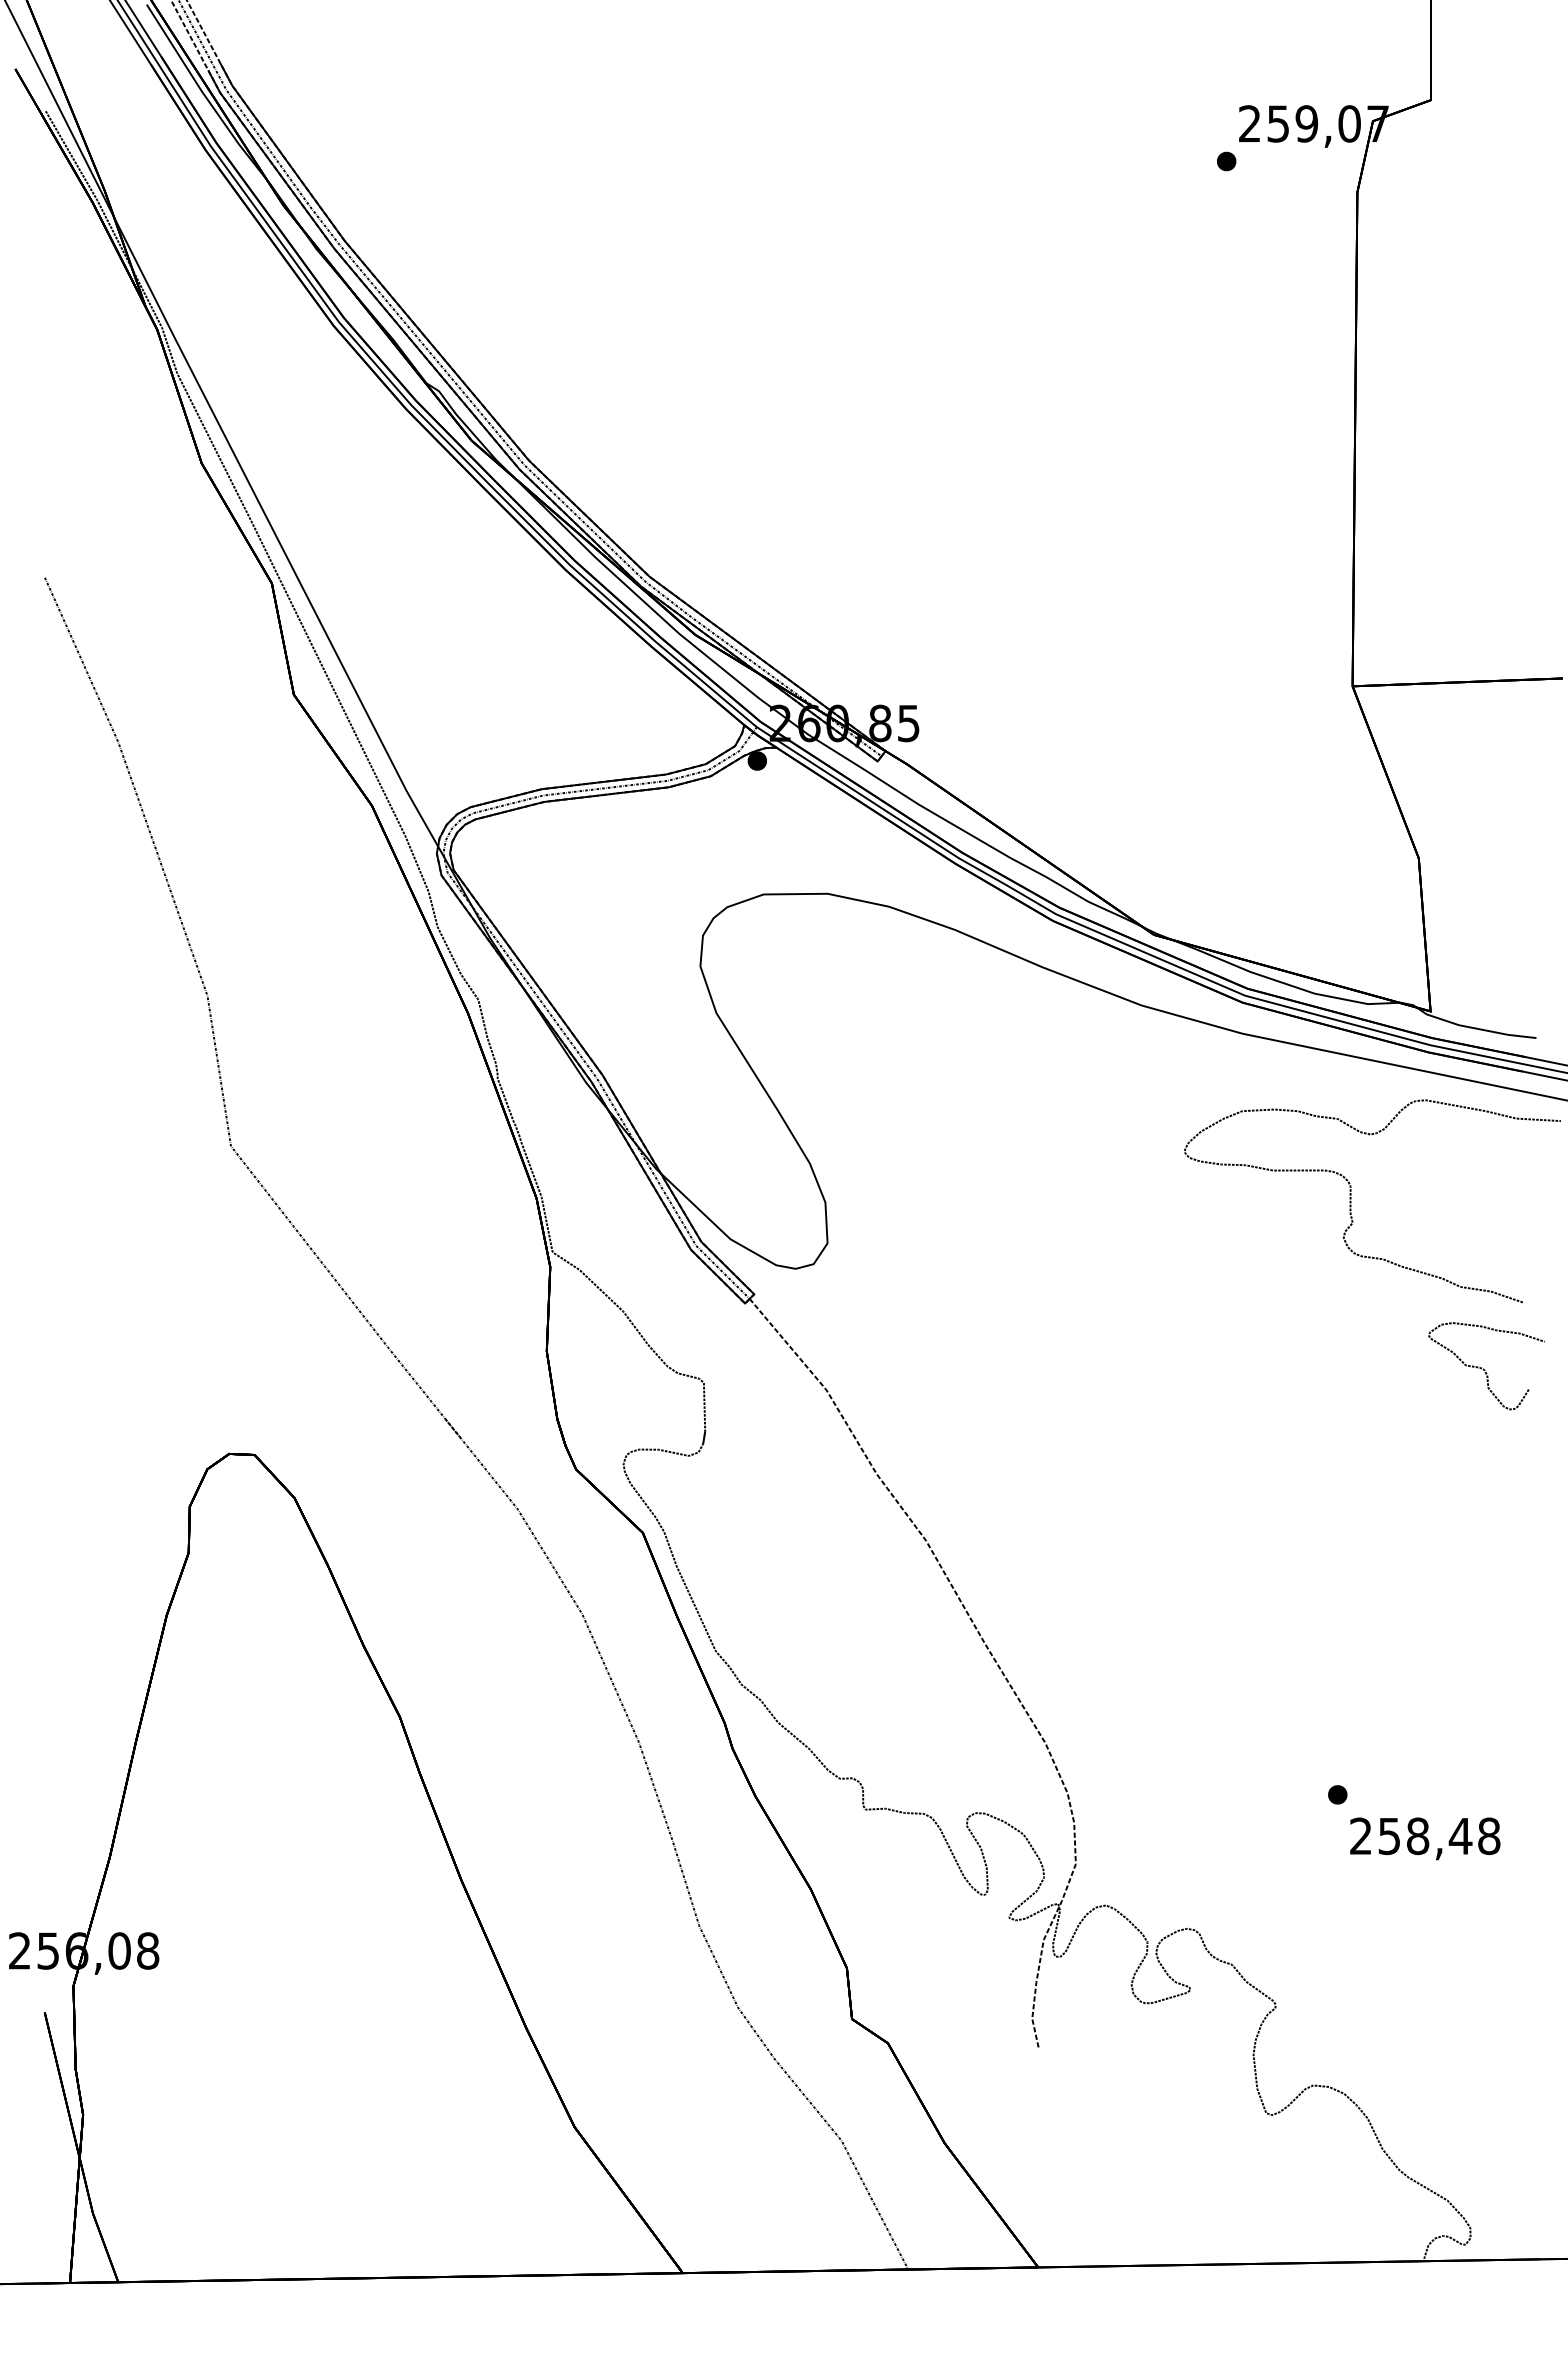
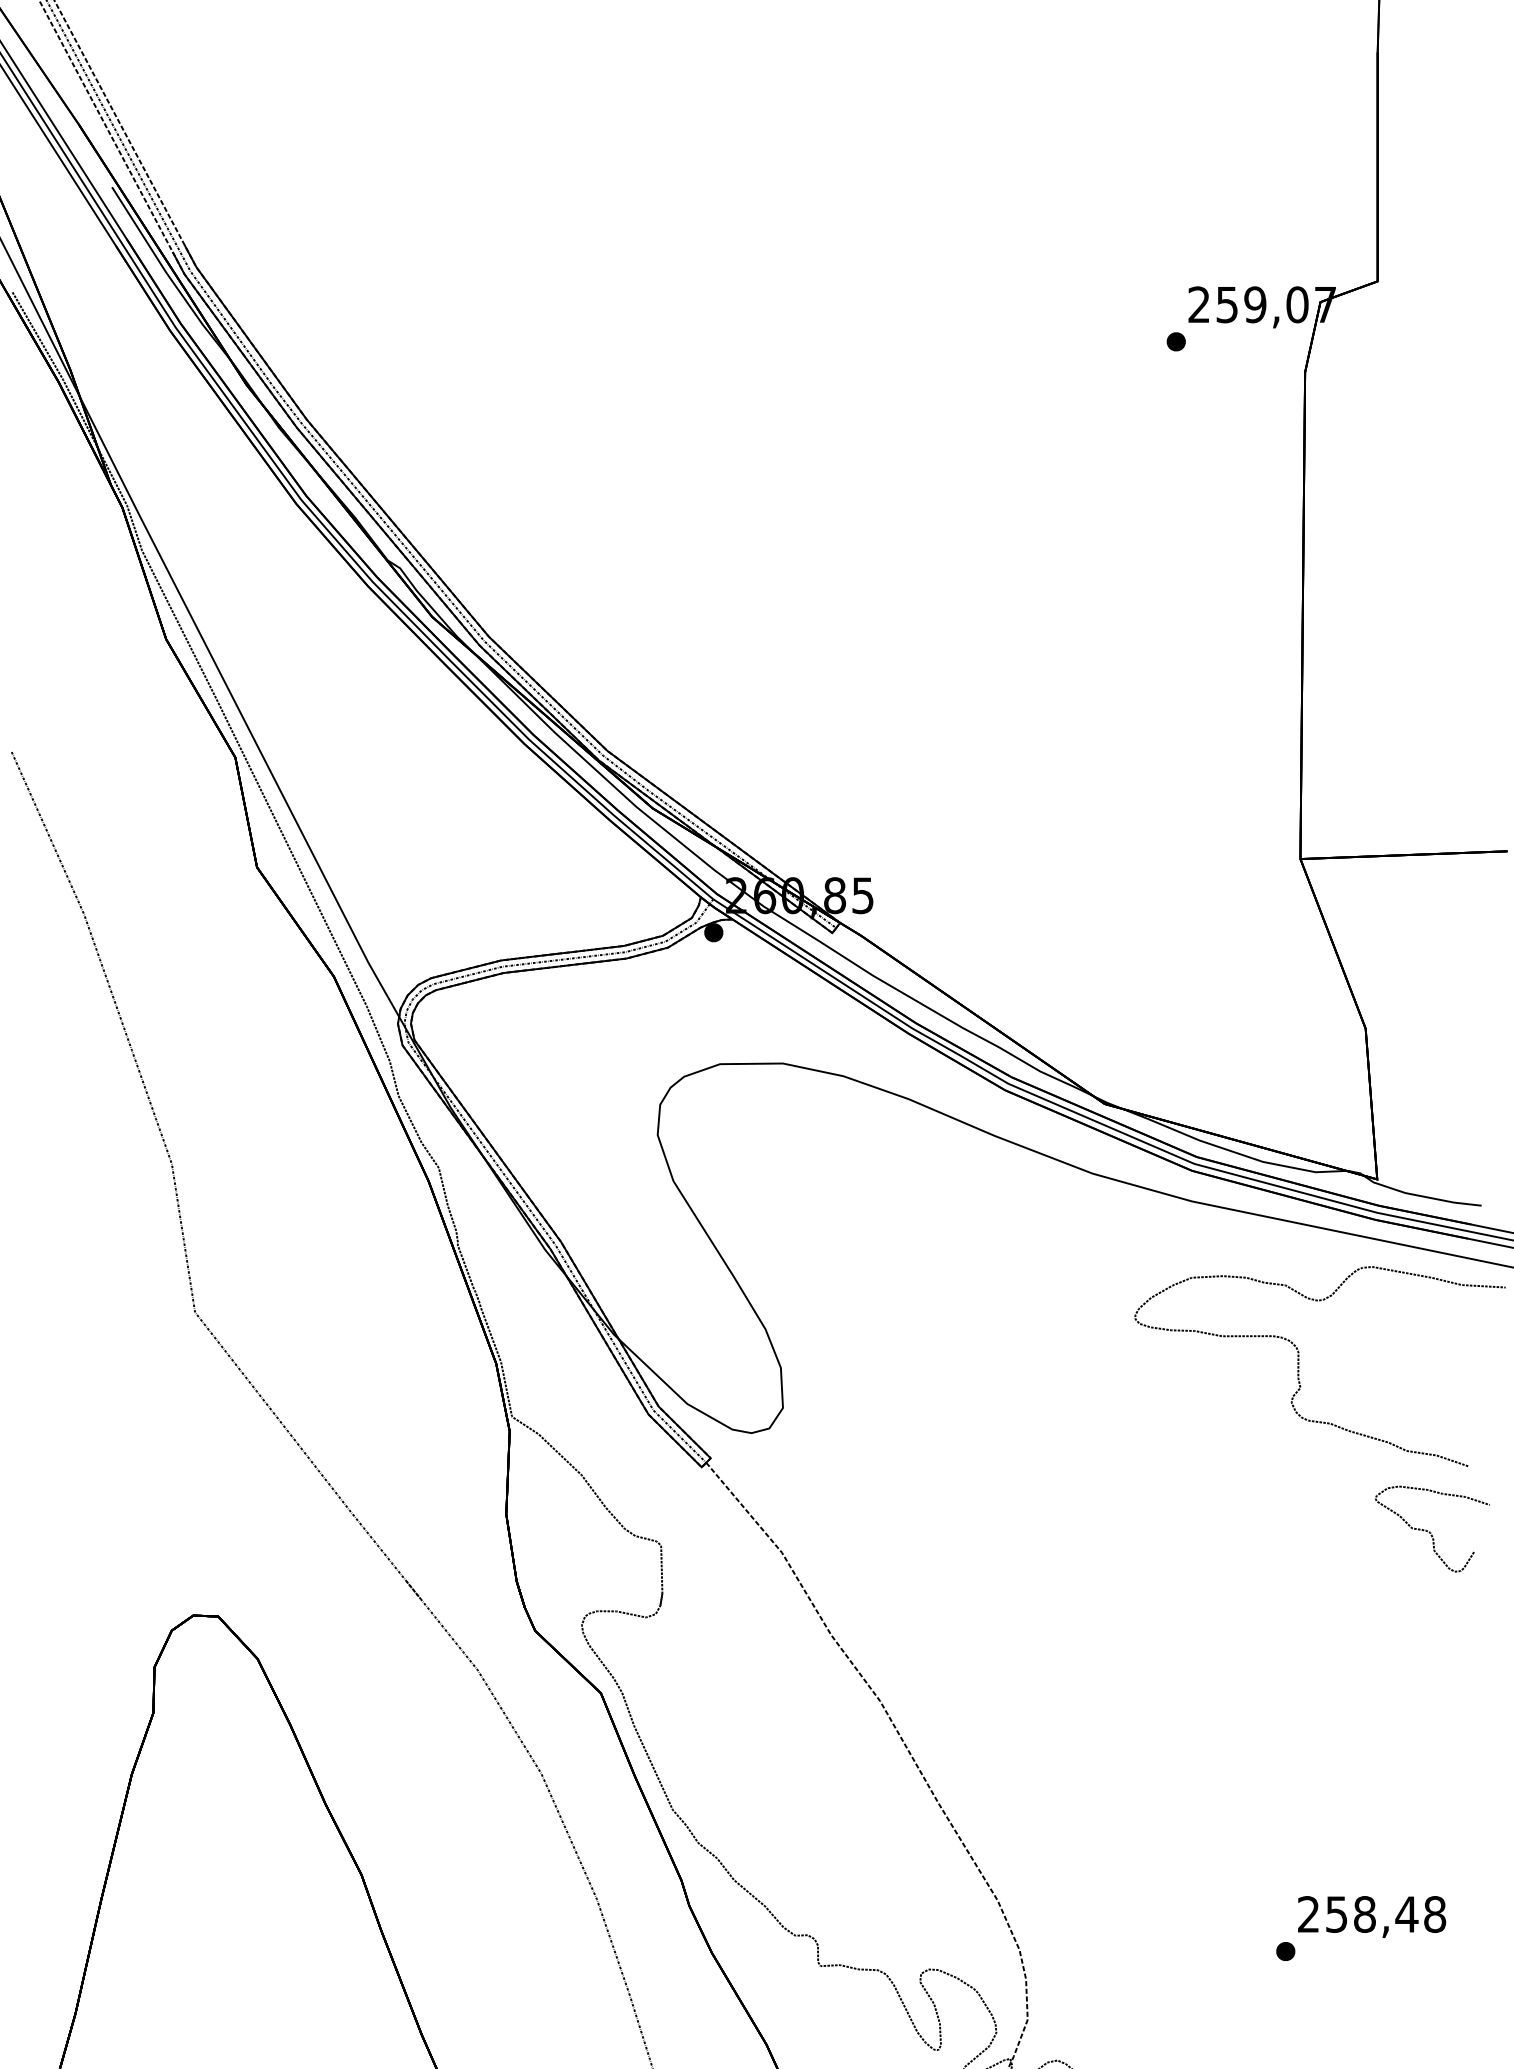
text: (1425, 1838) -> (1372, 1916), moved

